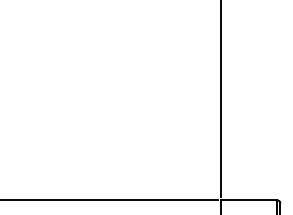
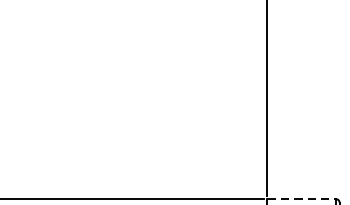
line: (249, 200) -> (302, 199), solid -> dashed

